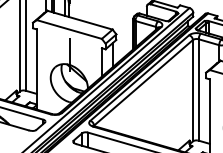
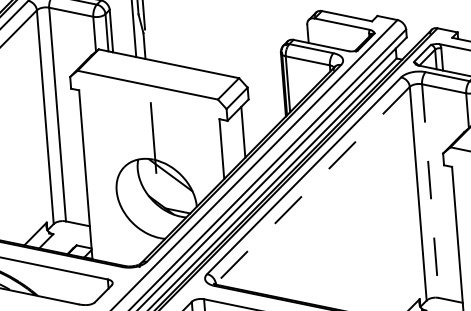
line: (143, 83) -> (312, 186), solid -> dashed
line: (198, 89) -> (429, 190), solid -> dashed

